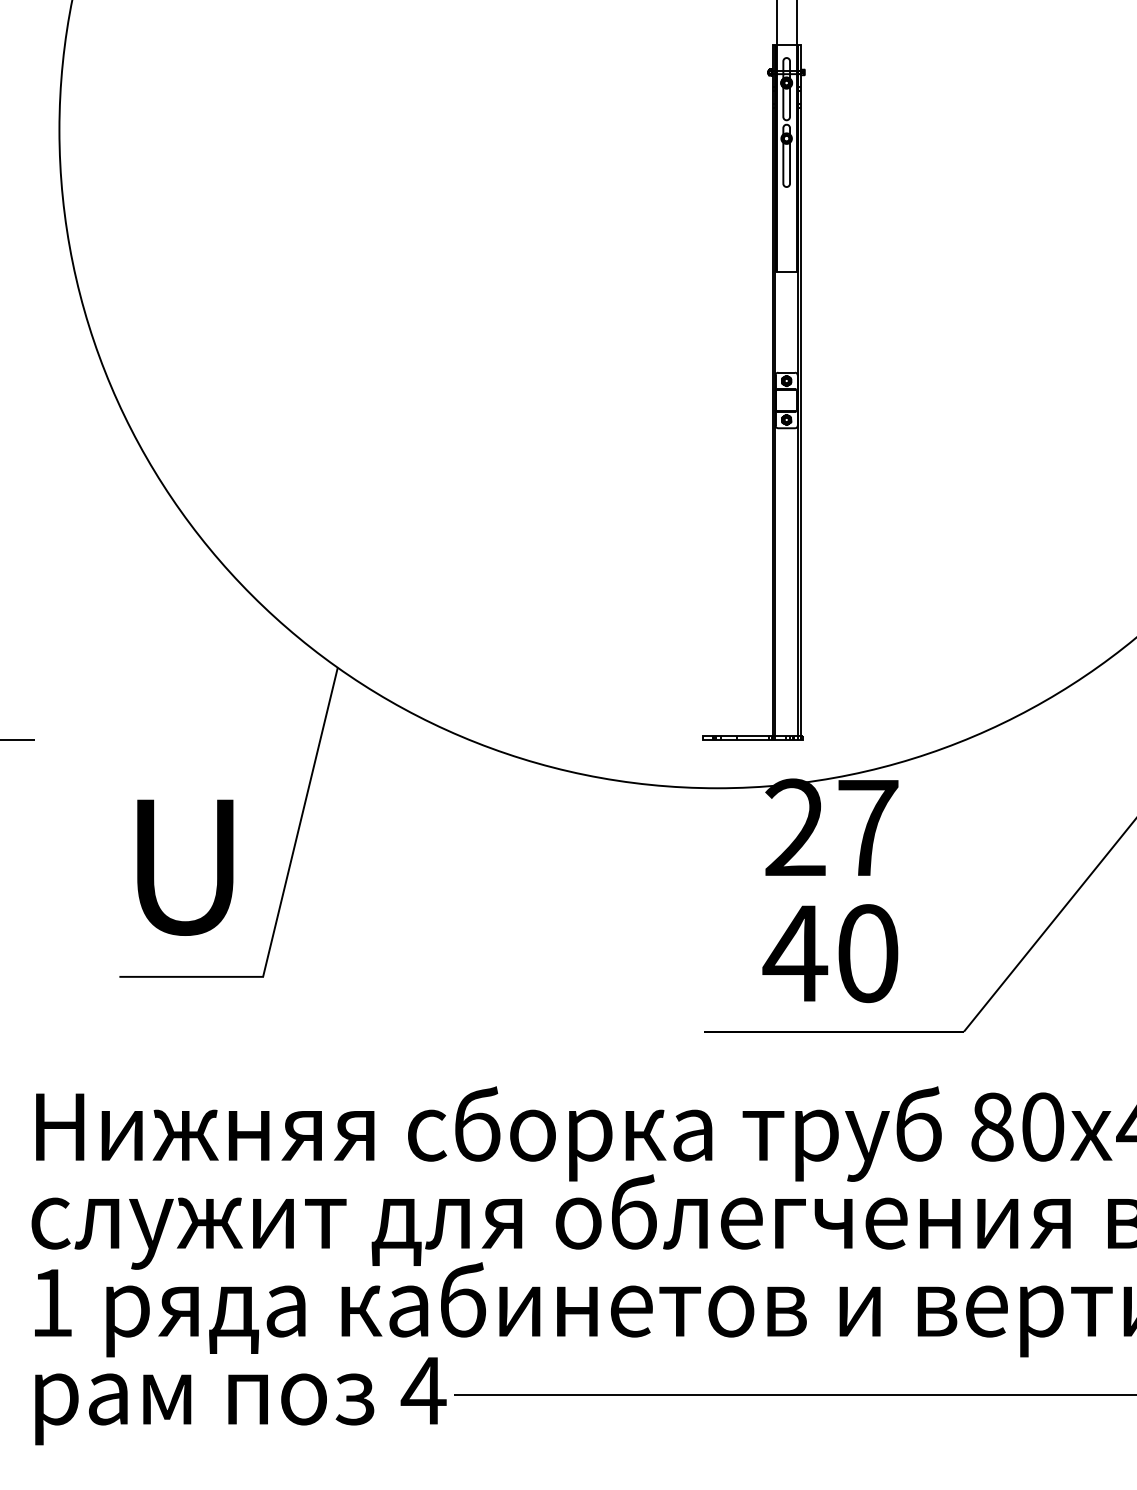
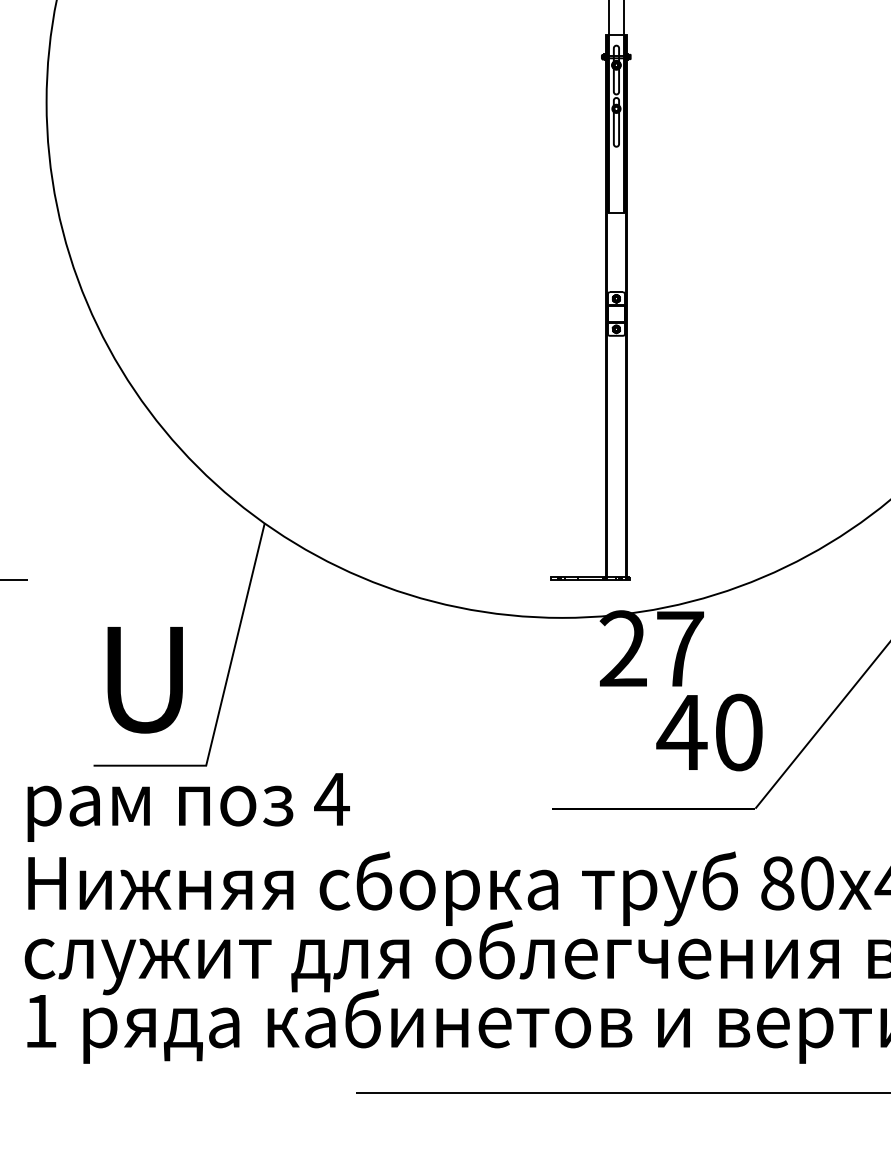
text: (830, 953) -> (709, 732), moved
text: (240, 1401) -> (188, 807), moved

